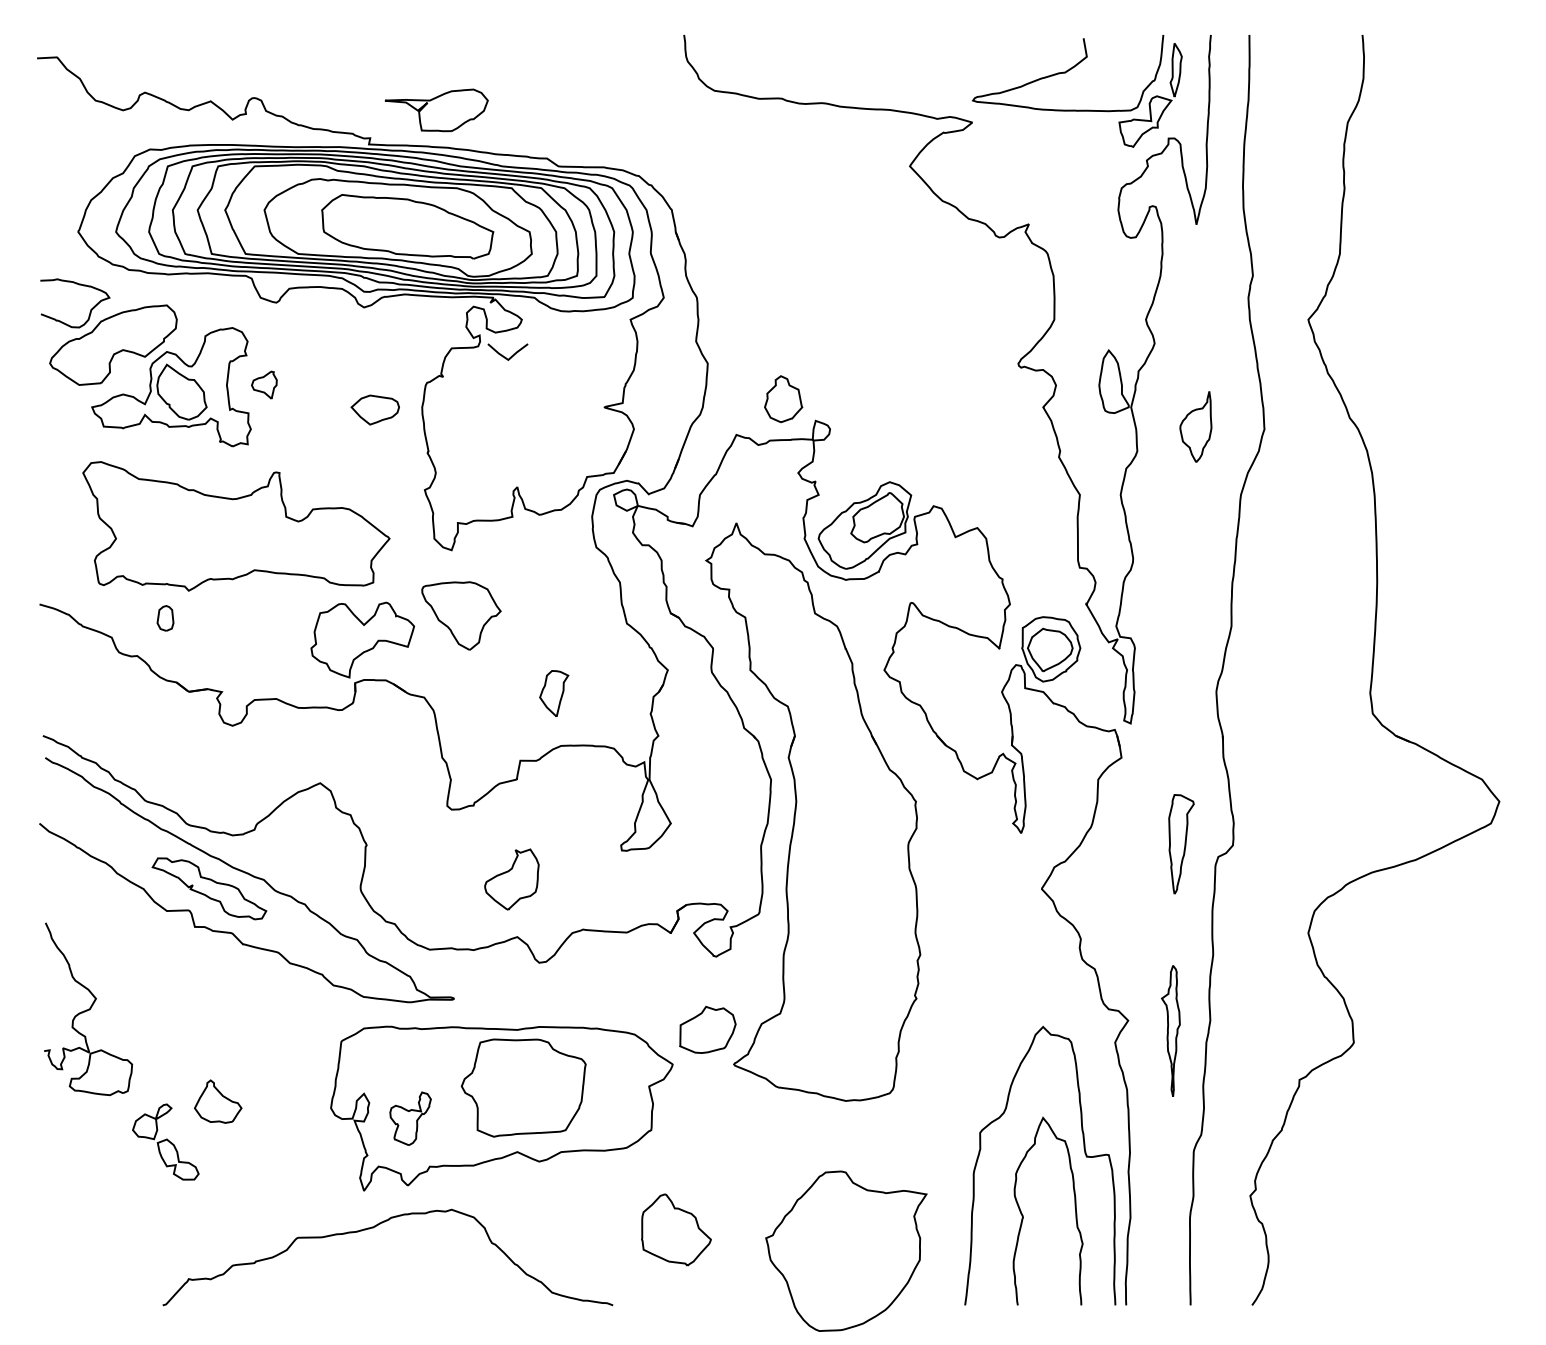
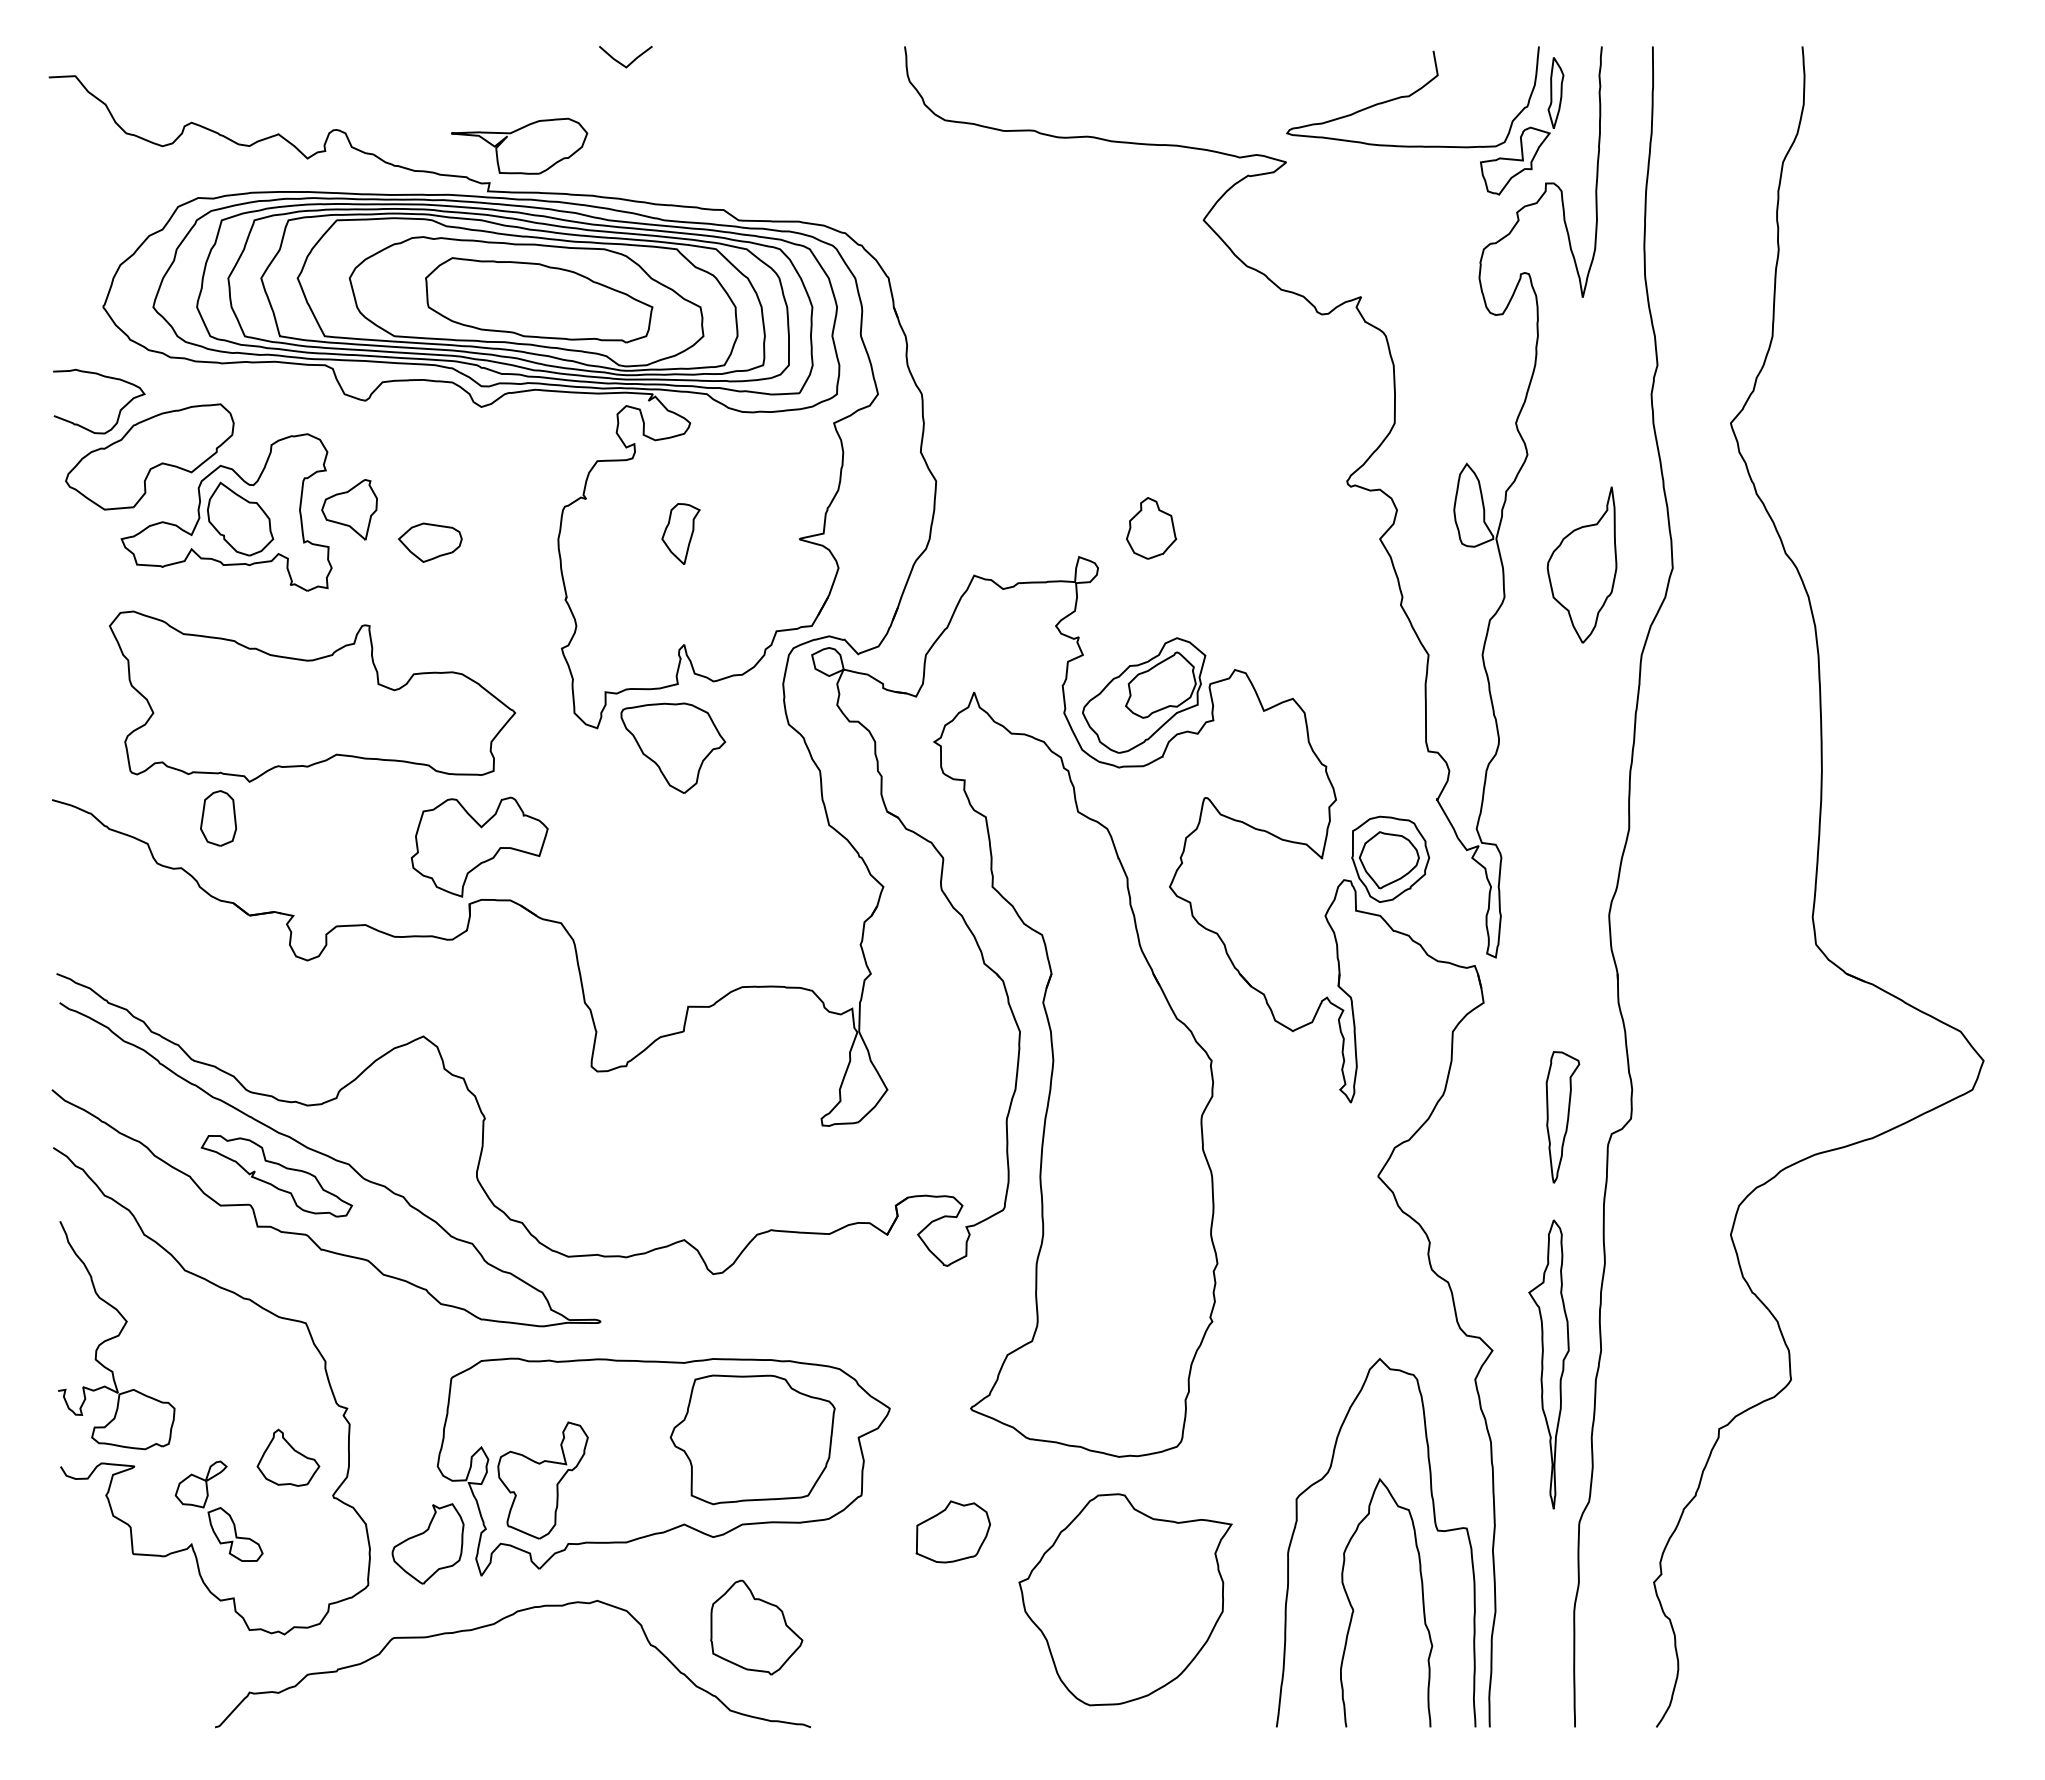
part: (436, 109) -> (519, 145), moved
line: (505, 356) -> (622, 63), moved
part: (264, 384) -> (349, 509), size x1.67
part: (783, 399) -> (1151, 528), moved
part: (375, 409) -> (430, 542), moved
part: (1195, 426) -> (1581, 564), size x1.67
part: (461, 615) -> (673, 747), moved
part: (165, 618) -> (218, 818), size x1.67
part: (553, 693) -> (680, 533), moved
part: (511, 879) -> (427, 1543), moved
curve: (198, 989) -> (262, 1309), added
part: (708, 1029) -> (953, 1531), moved
part: (1170, 1031) -> (1548, 1364), size x1.67
part: (523, 1087) -> (752, 1439), moved
part: (410, 1118) -> (542, 1480), size x1.67
part: (676, 1229) -> (756, 1627), moved
part: (846, 1251) -> (1125, 1599), moved

